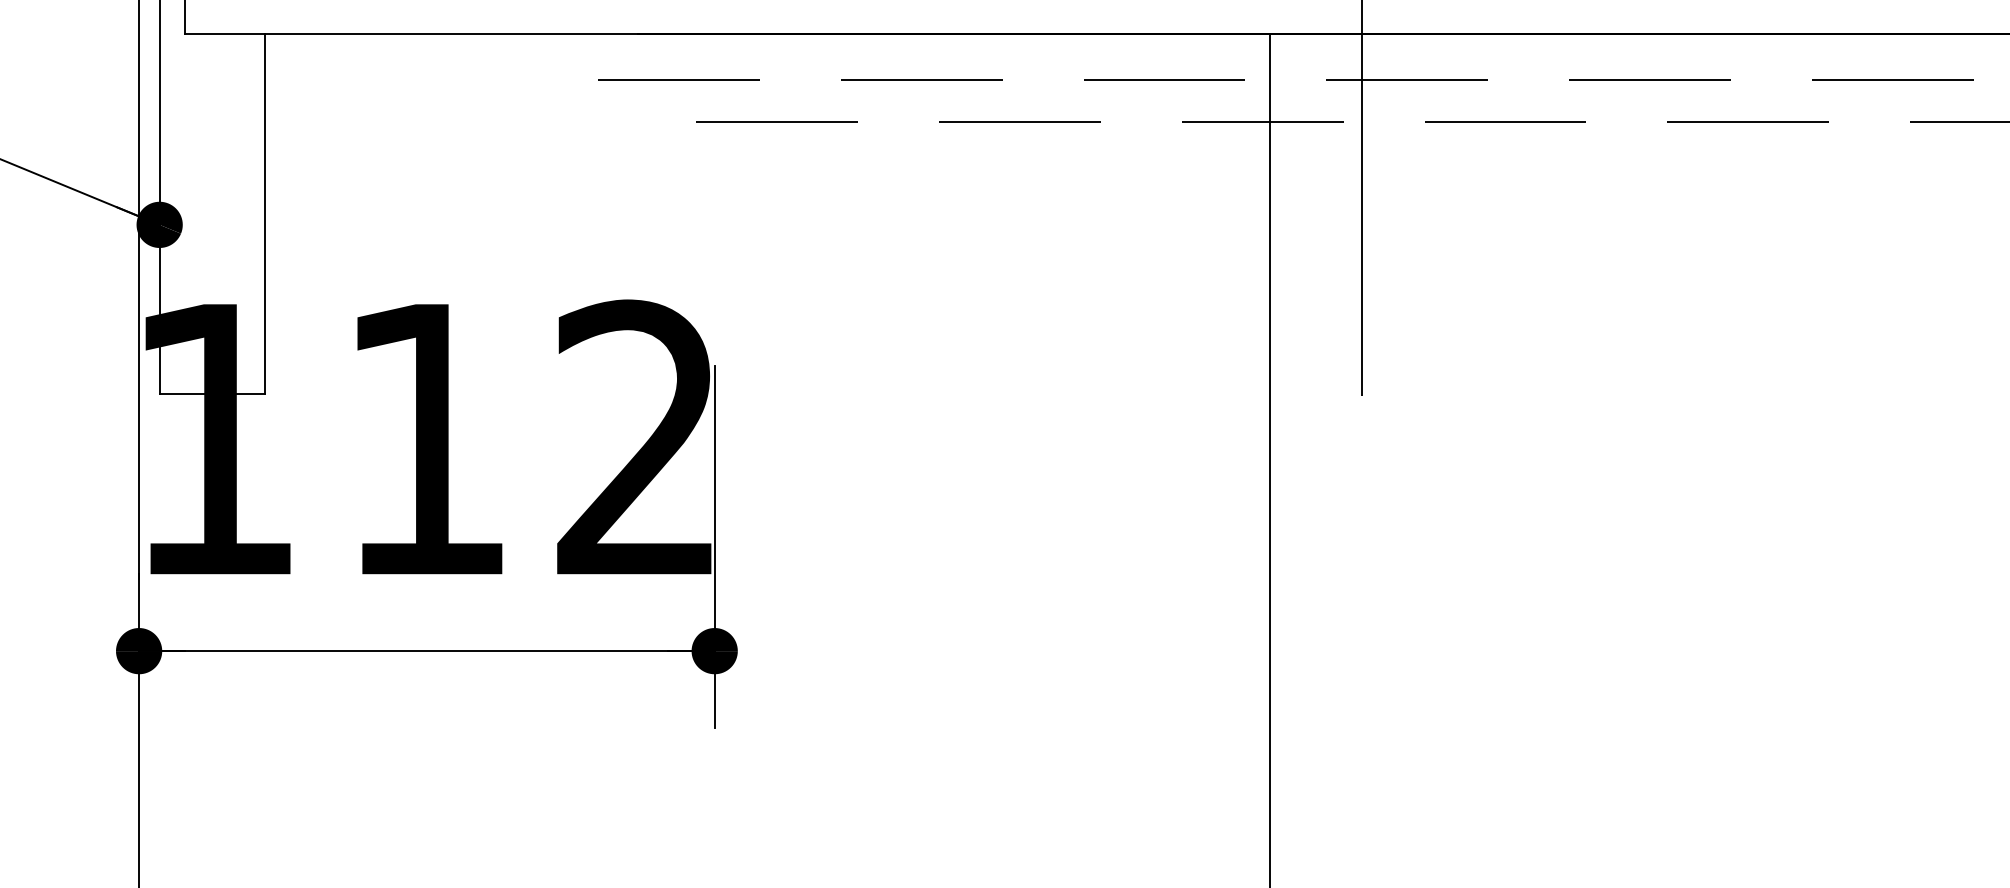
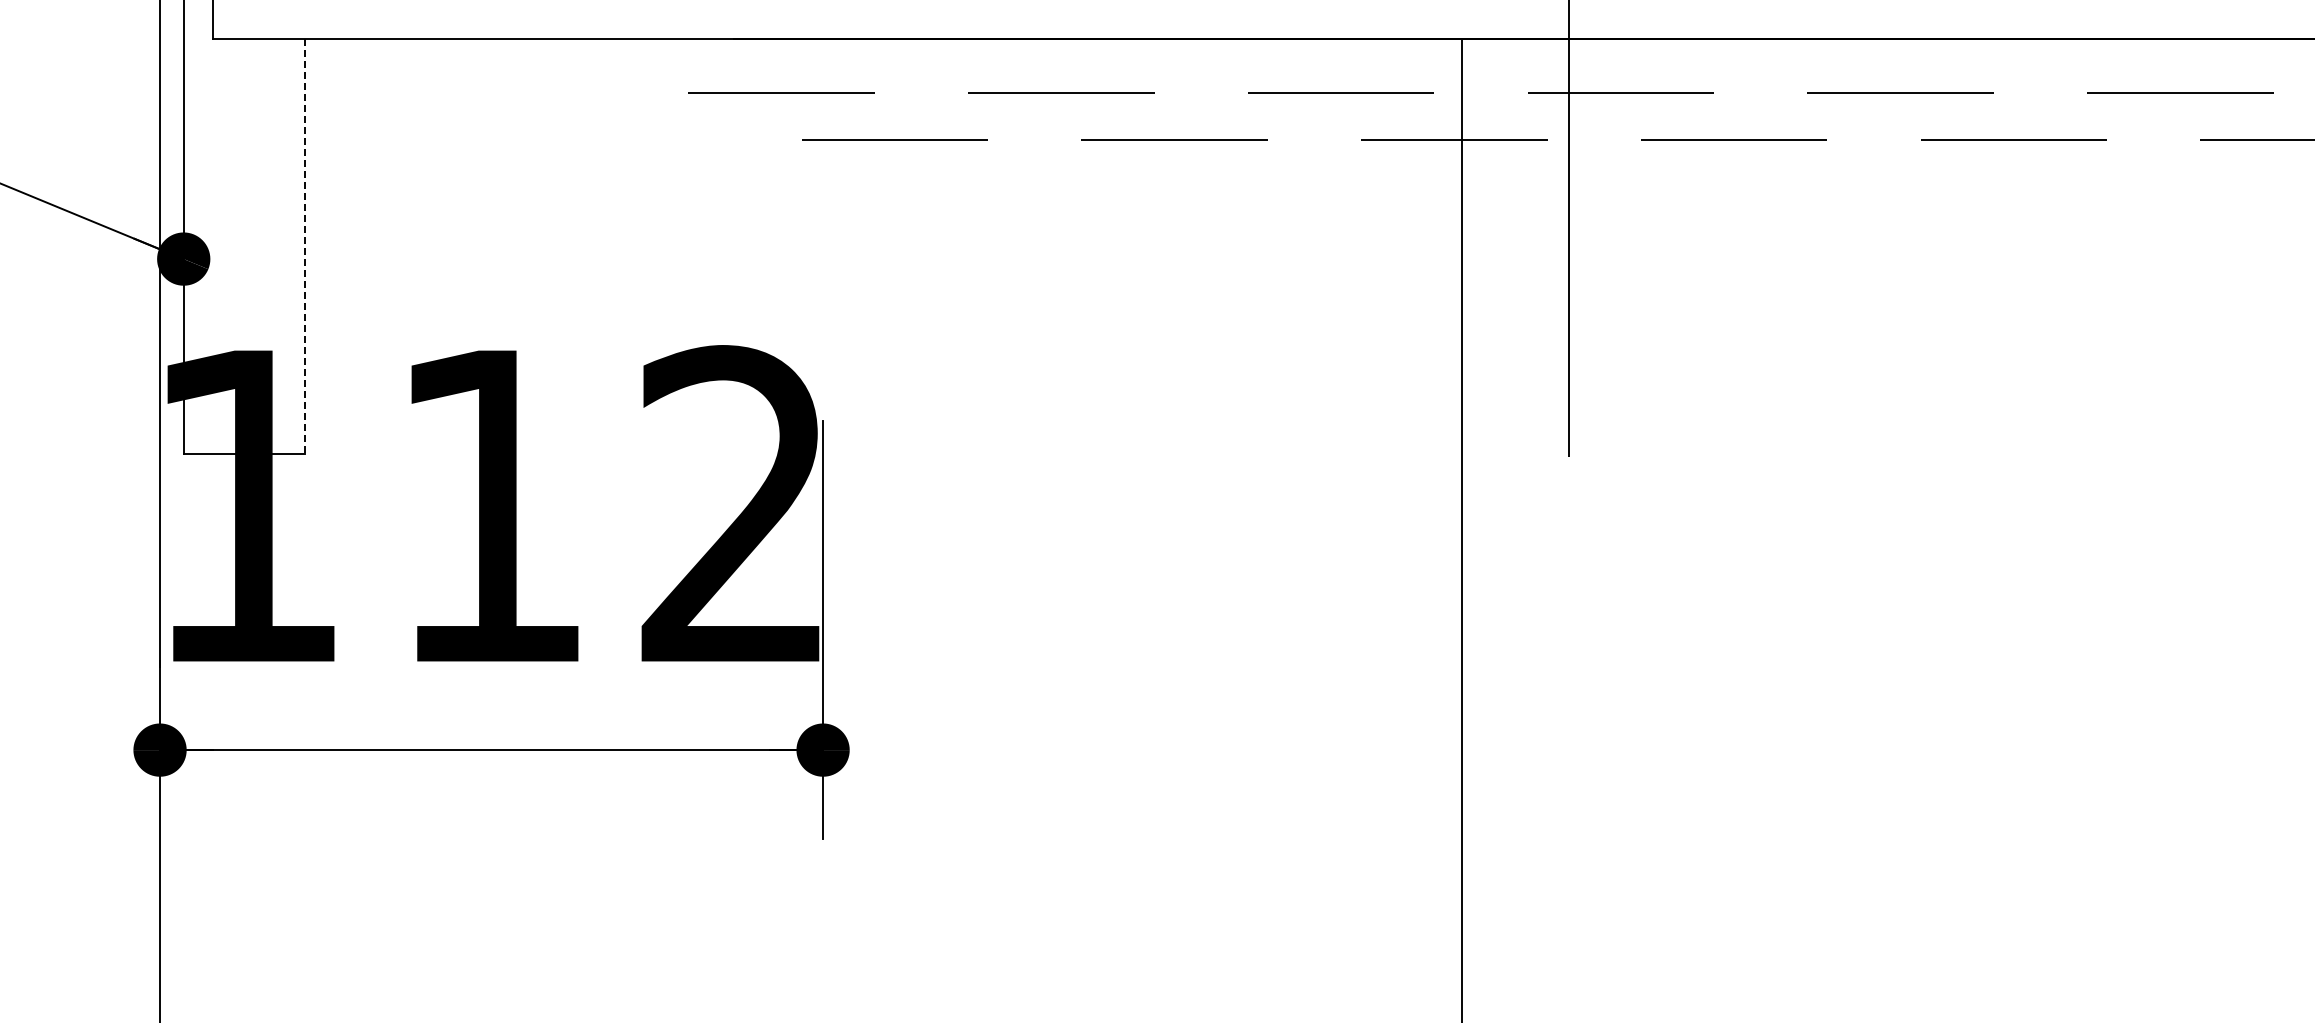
line: (265, 214) -> (305, 247), solid -> dashed

